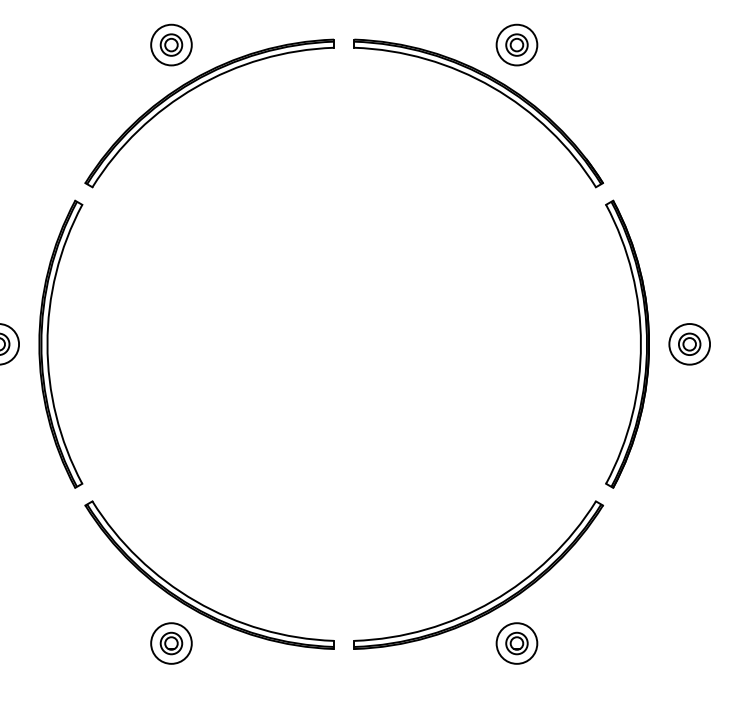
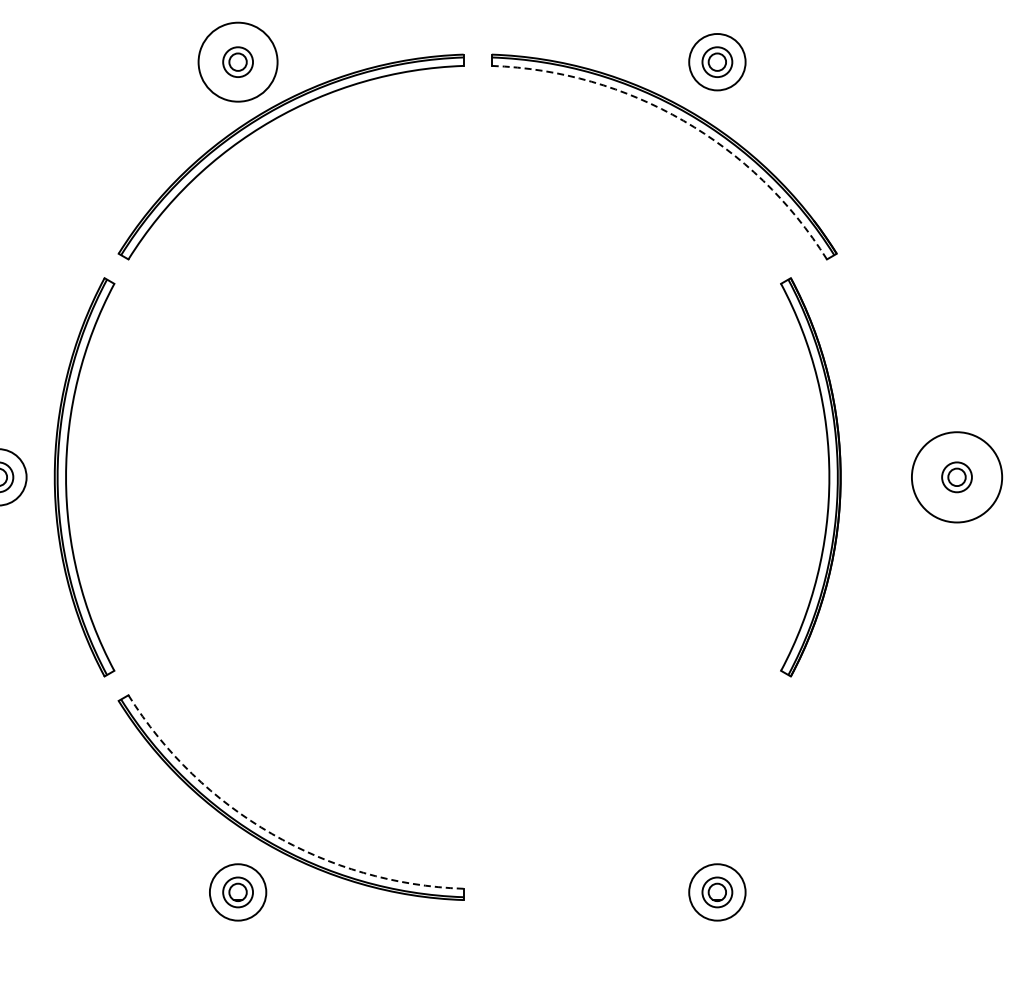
circle: (171, 45) -> (237, 62), size x1.4
arc: (492, 87) -> (683, 120), solid -> dashed
part: (640, 344) -> (828, 477), moved
circle: (689, 344) -> (956, 477), size x1.6
part: (492, 600) -> (683, 832), removed
arc: (195, 601) -> (271, 833), solid -> dashed

